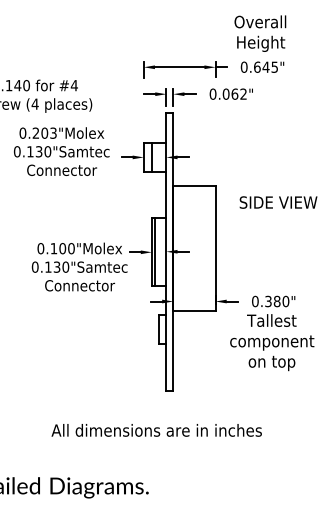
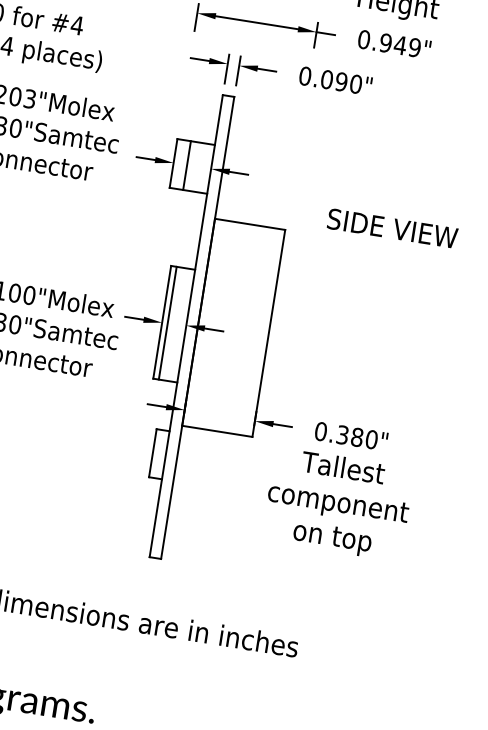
text: (265, 66) -> (399, 44), 0.645" -> 0.949"
text: (239, 93) -> (349, 82), 0.062" -> 0.090"
text: (278, 202) -> (392, 228), moved

